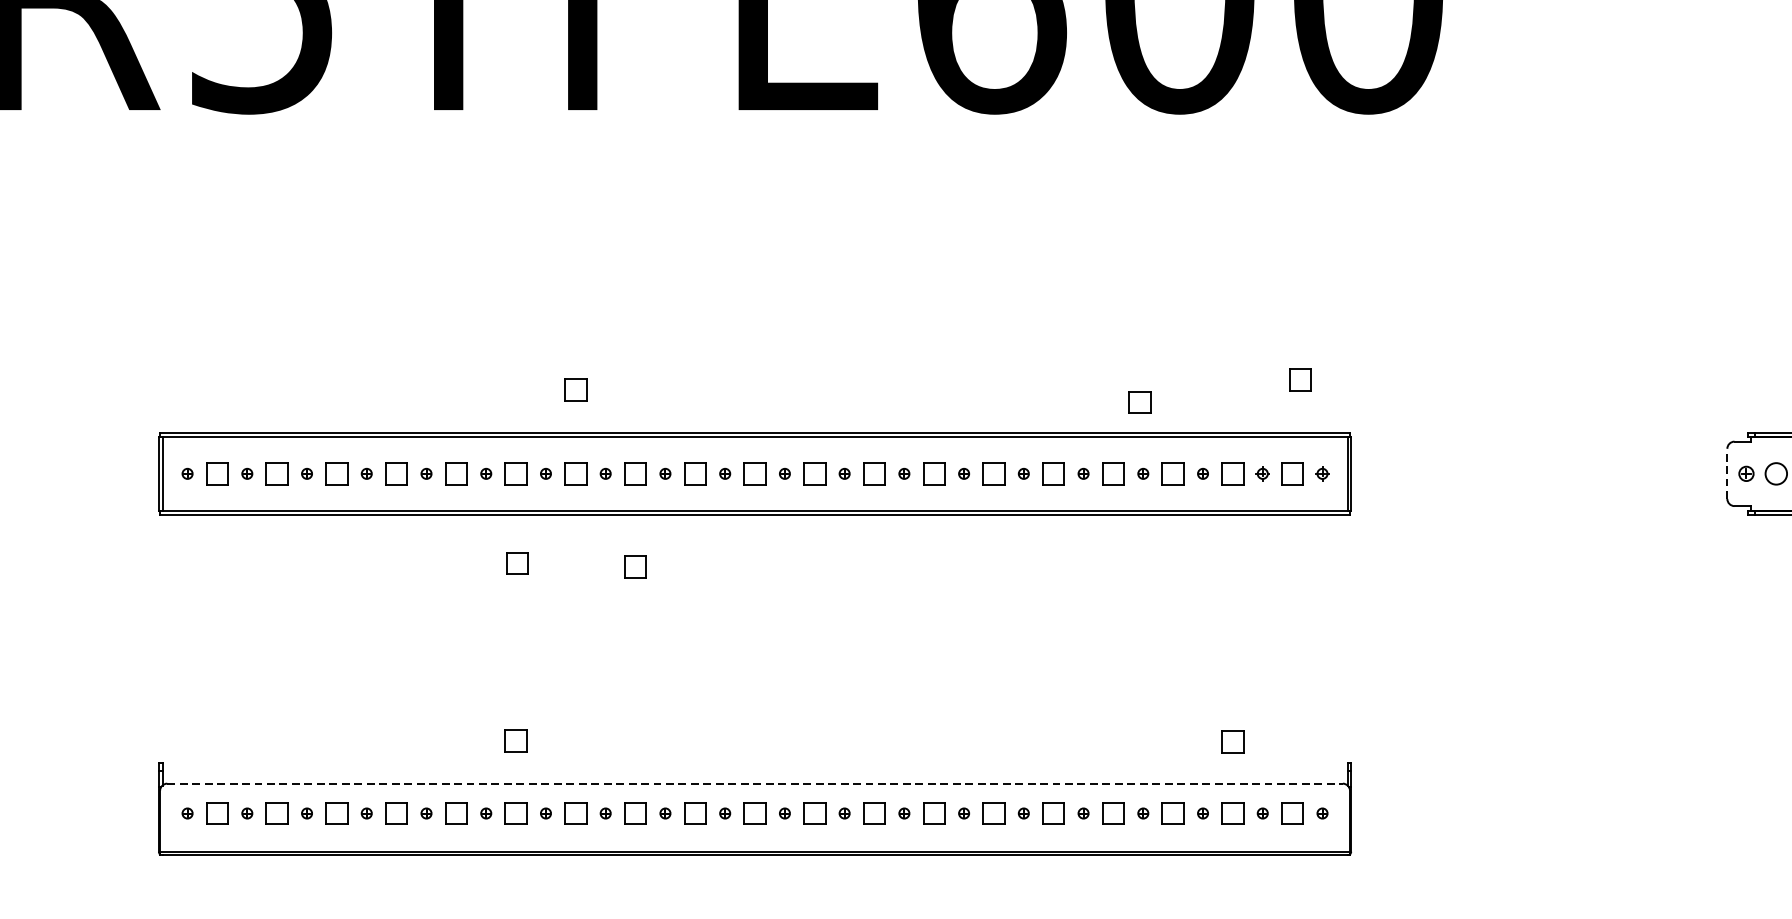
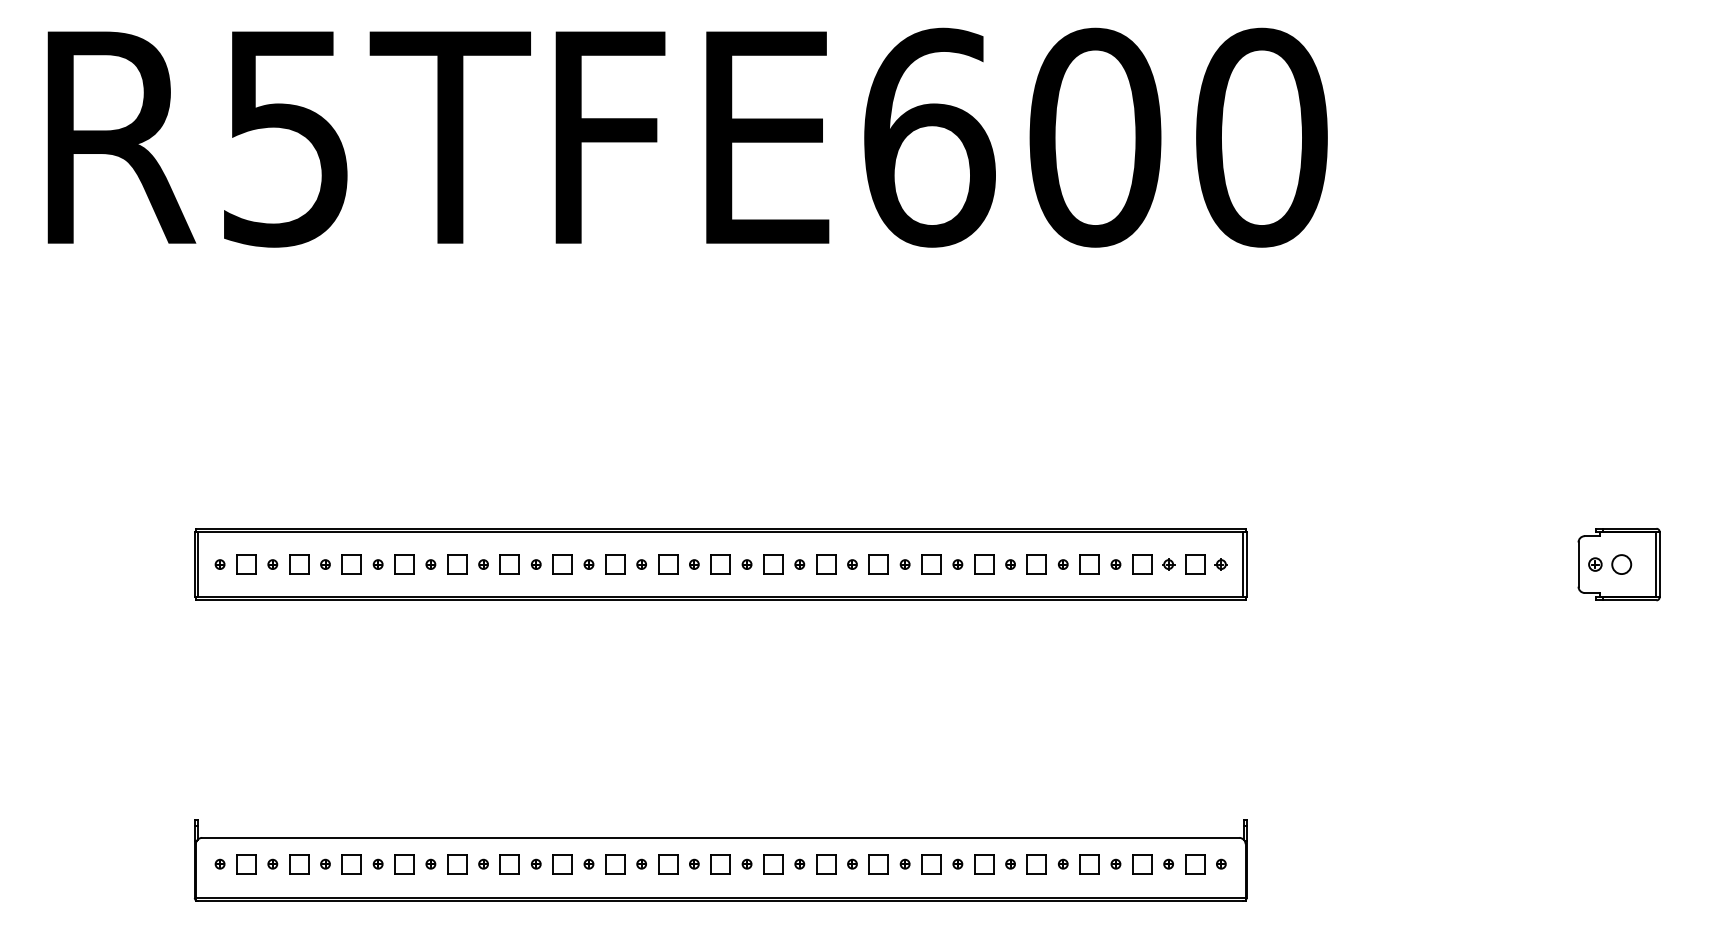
part: (1301, 379) -> (1202, 481), removed
part: (575, 389) -> (562, 490), removed
part: (1140, 402) -> (1060, 501), removed
line: (1727, 473) -> (1578, 564), dashed -> solid
part: (516, 563) -> (510, 643), removed
part: (635, 566) -> (615, 646), removed
part: (515, 741) -> (509, 800), removed
part: (1233, 742) -> (1142, 801), removed
line: (754, 783) -> (720, 837), dashed -> solid

